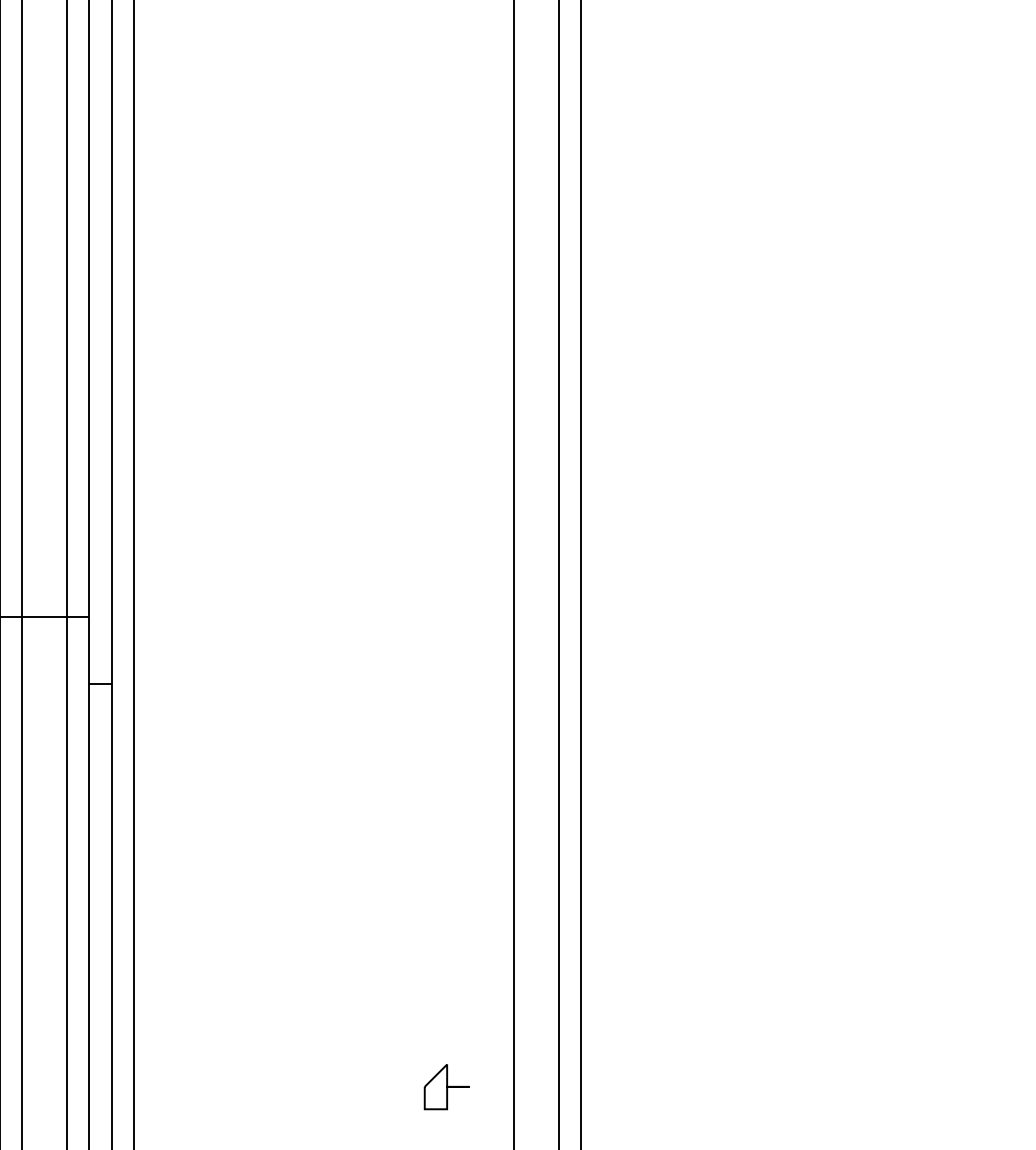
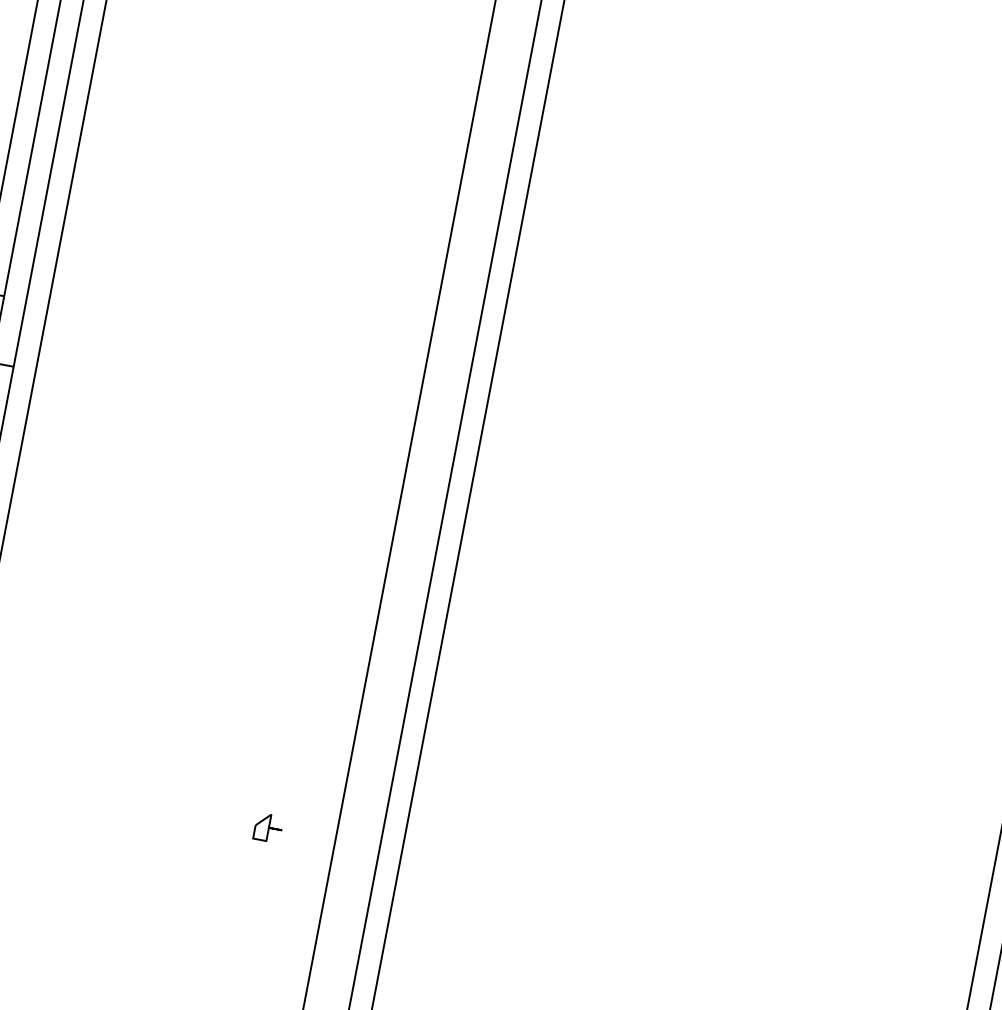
part: (446, 1087) -> (268, 828), size x0.6

